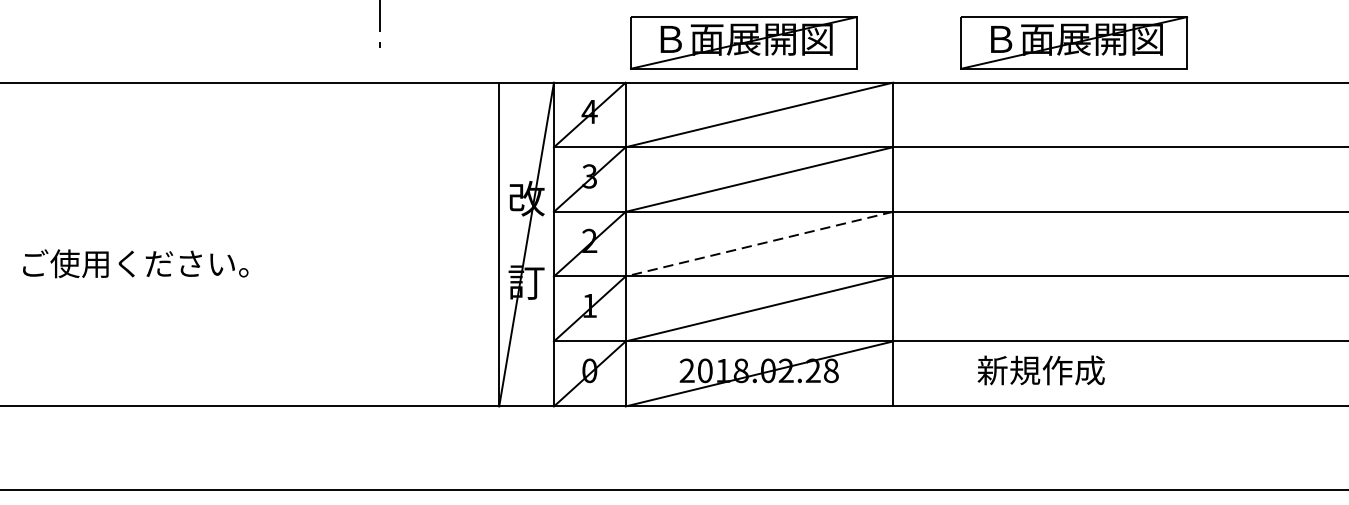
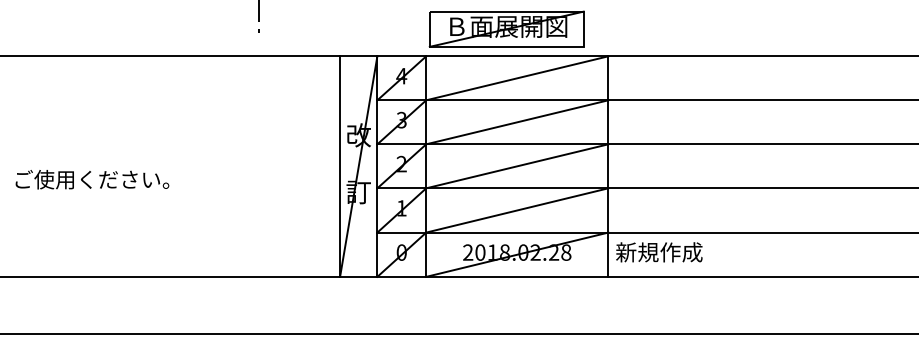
part: (1073, 41) -> (731, 28), removed
line: (759, 244) -> (517, 166), dashed -> solid
text: (1041, 370) -> (659, 252), moved

